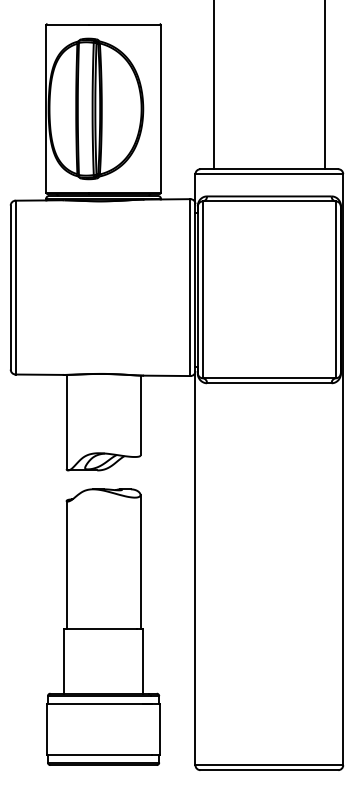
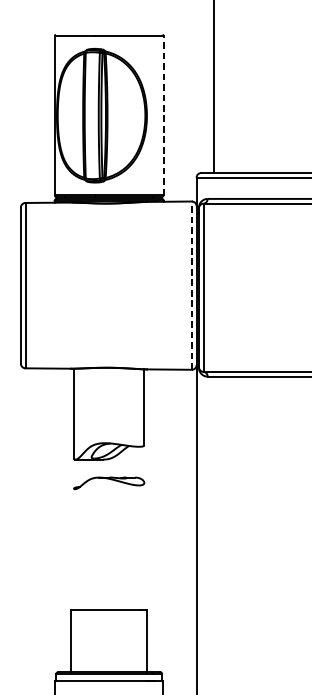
line: (160, 108) -> (163, 115), solid -> dashed
line: (190, 287) -> (191, 285), solid -> dashed
line: (140, 561) -> (144, 546), removed
line: (66, 565) -> (73, 550), removed

